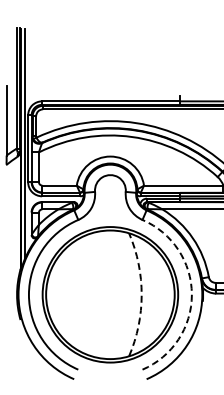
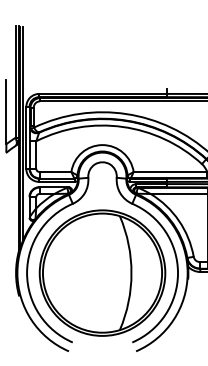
arc: (141, 294) -> (131, 272), dashed -> solid
arc: (191, 294) -> (177, 272), dashed -> solid

